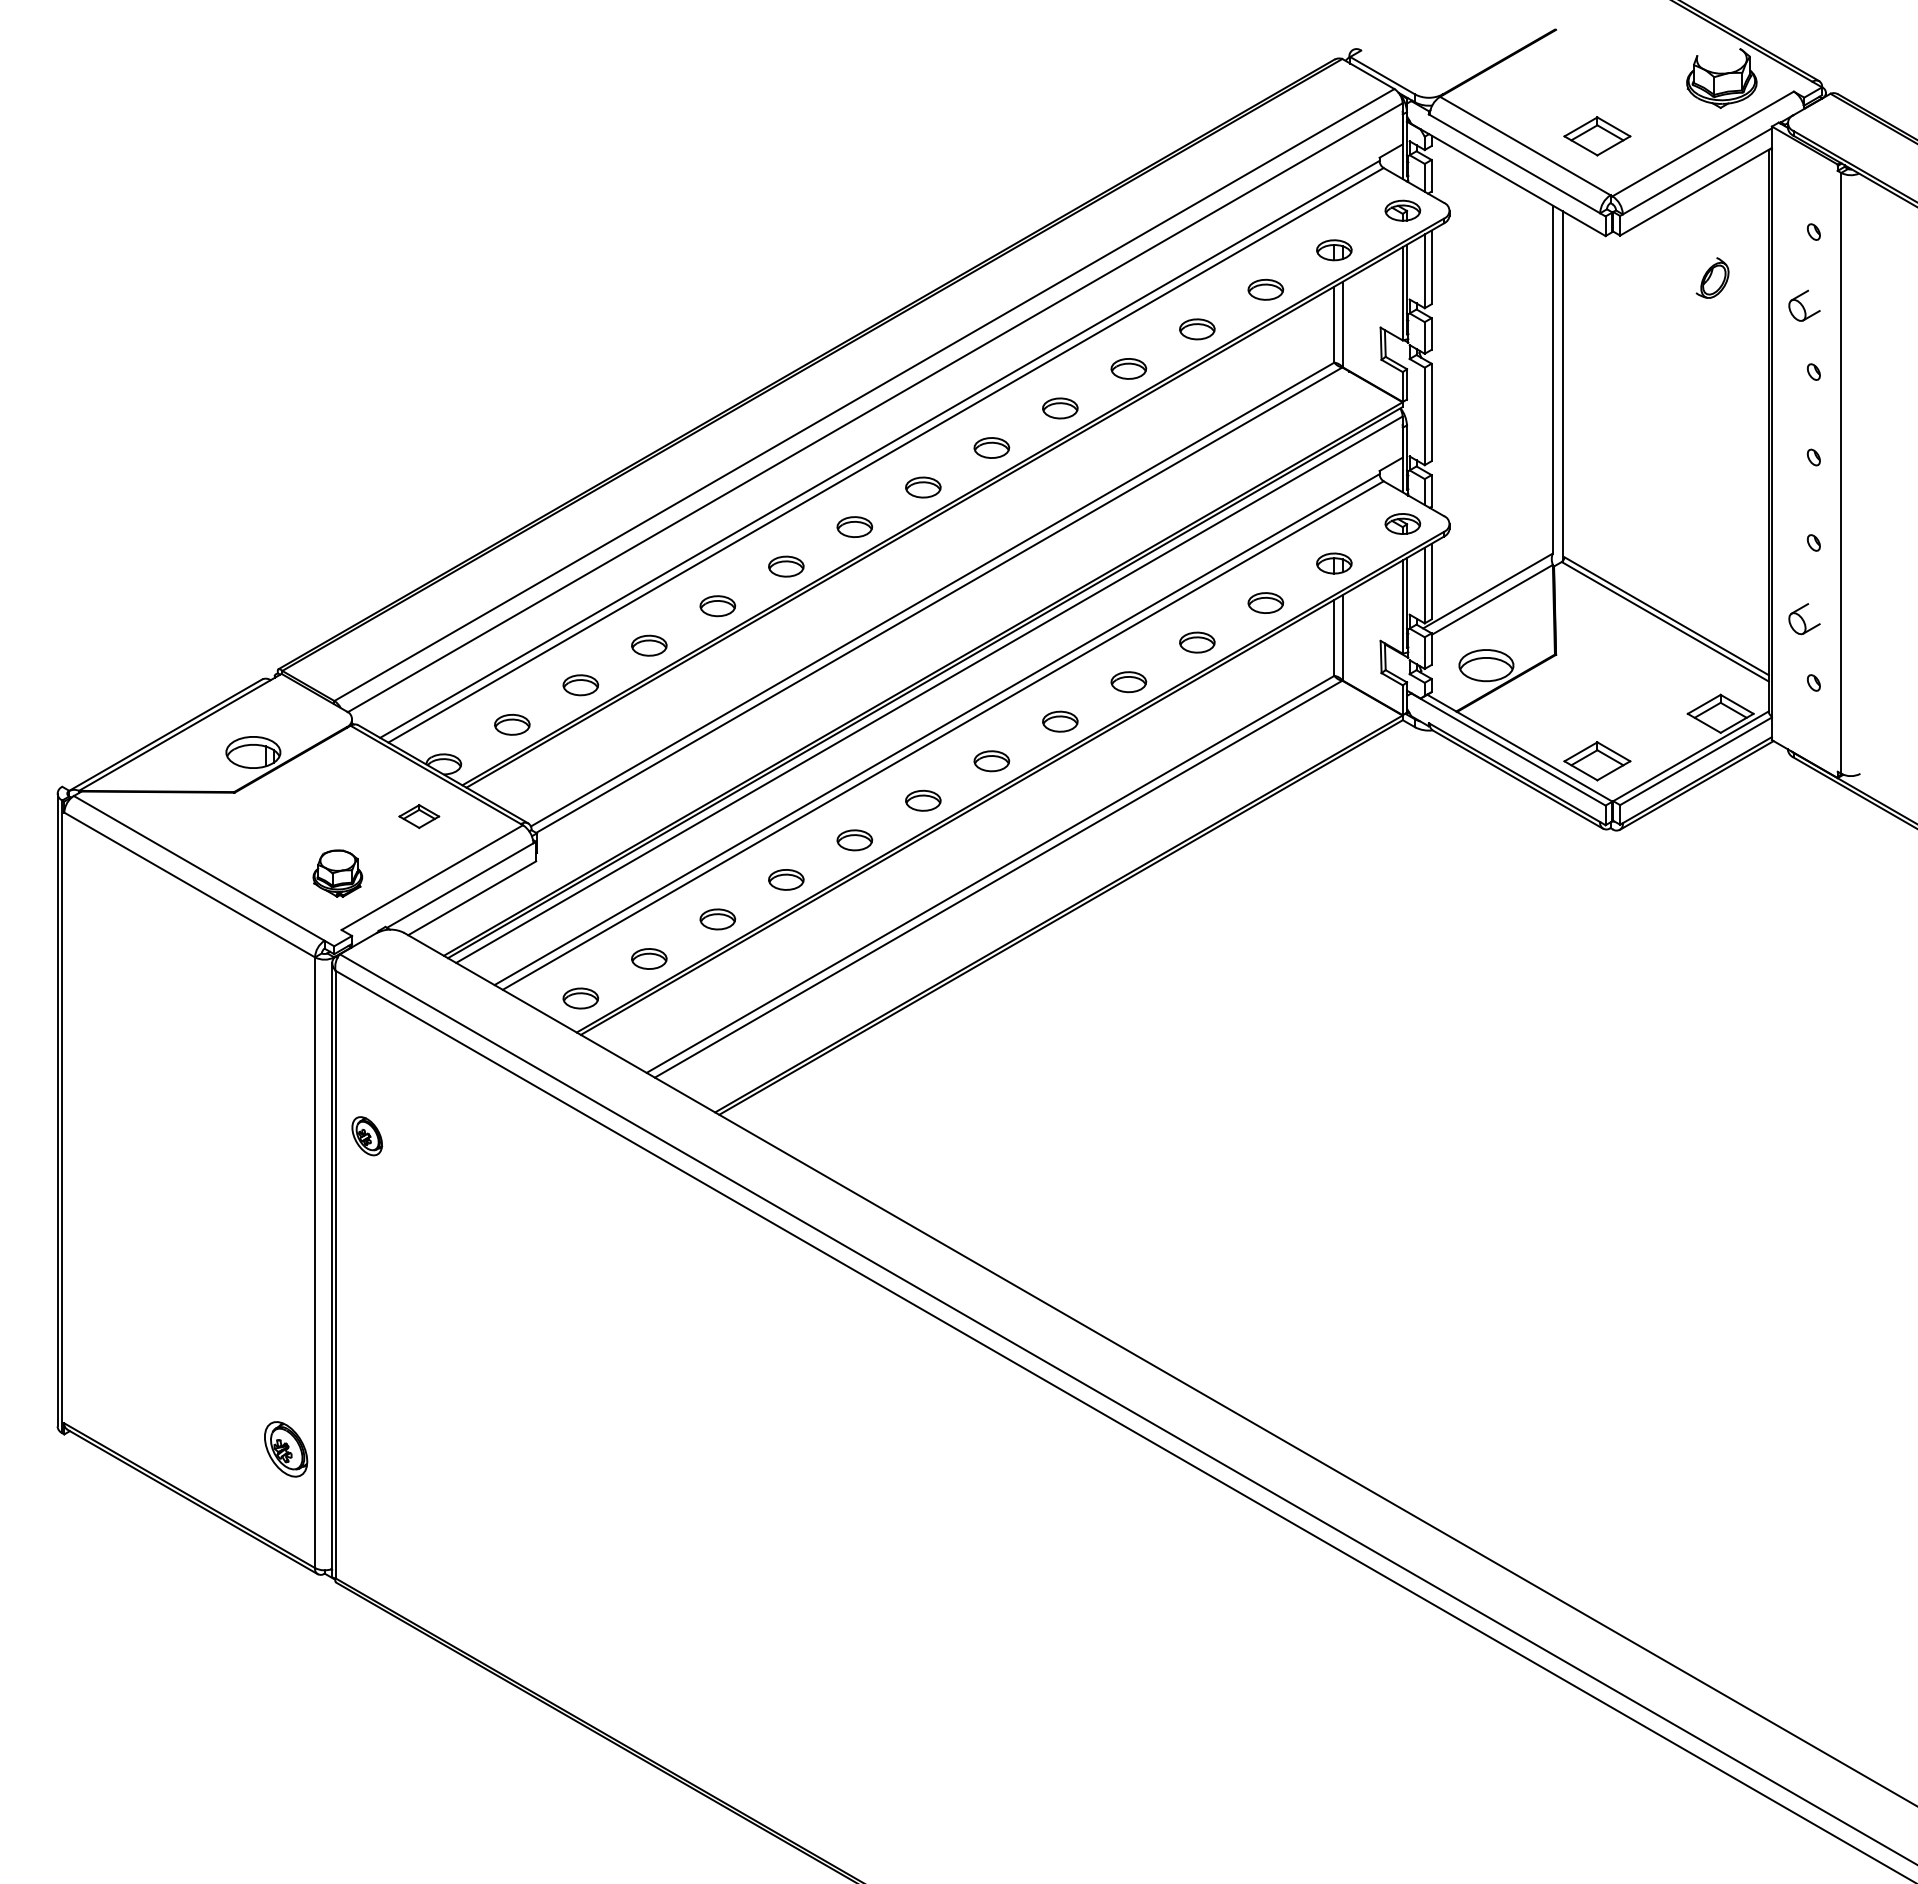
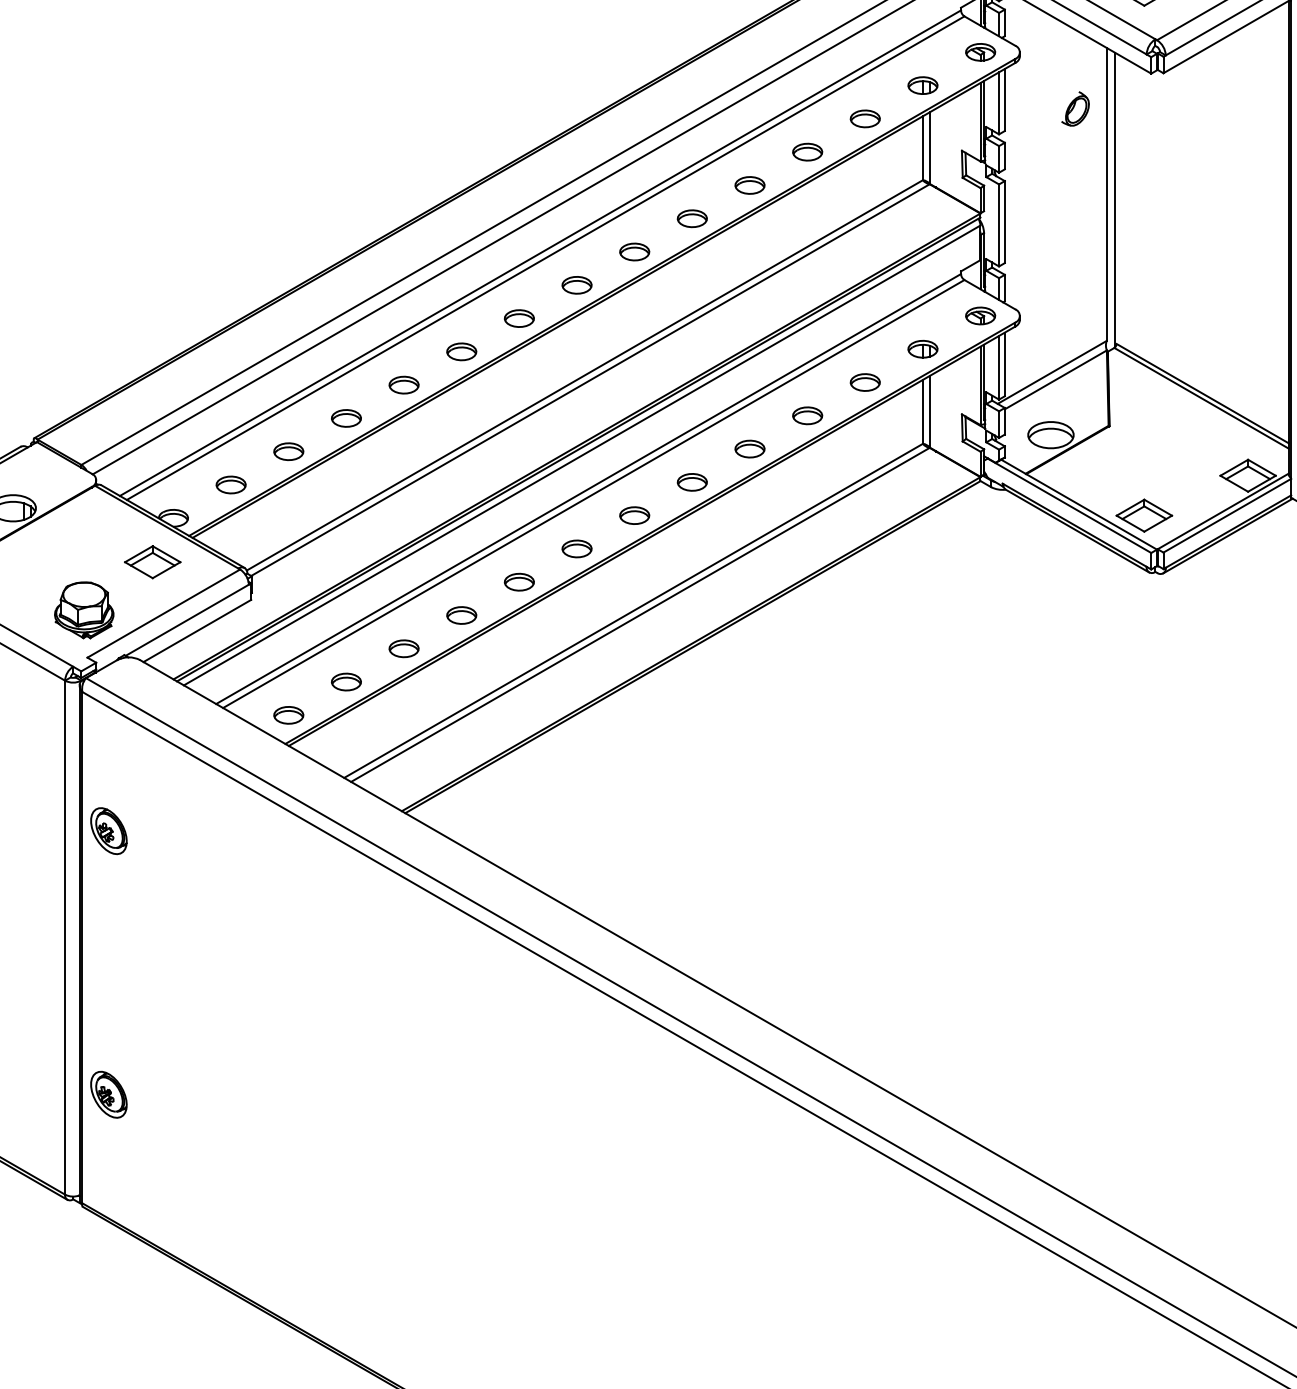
part: (1712, 277) -> (1075, 108), moved
part: (419, 816) -> (153, 562), size x1.67
part: (337, 873) -> (84, 610), size x1.43
part: (367, 1136) -> (109, 831), size x1.43
part: (286, 1449) -> (109, 1094), moved

